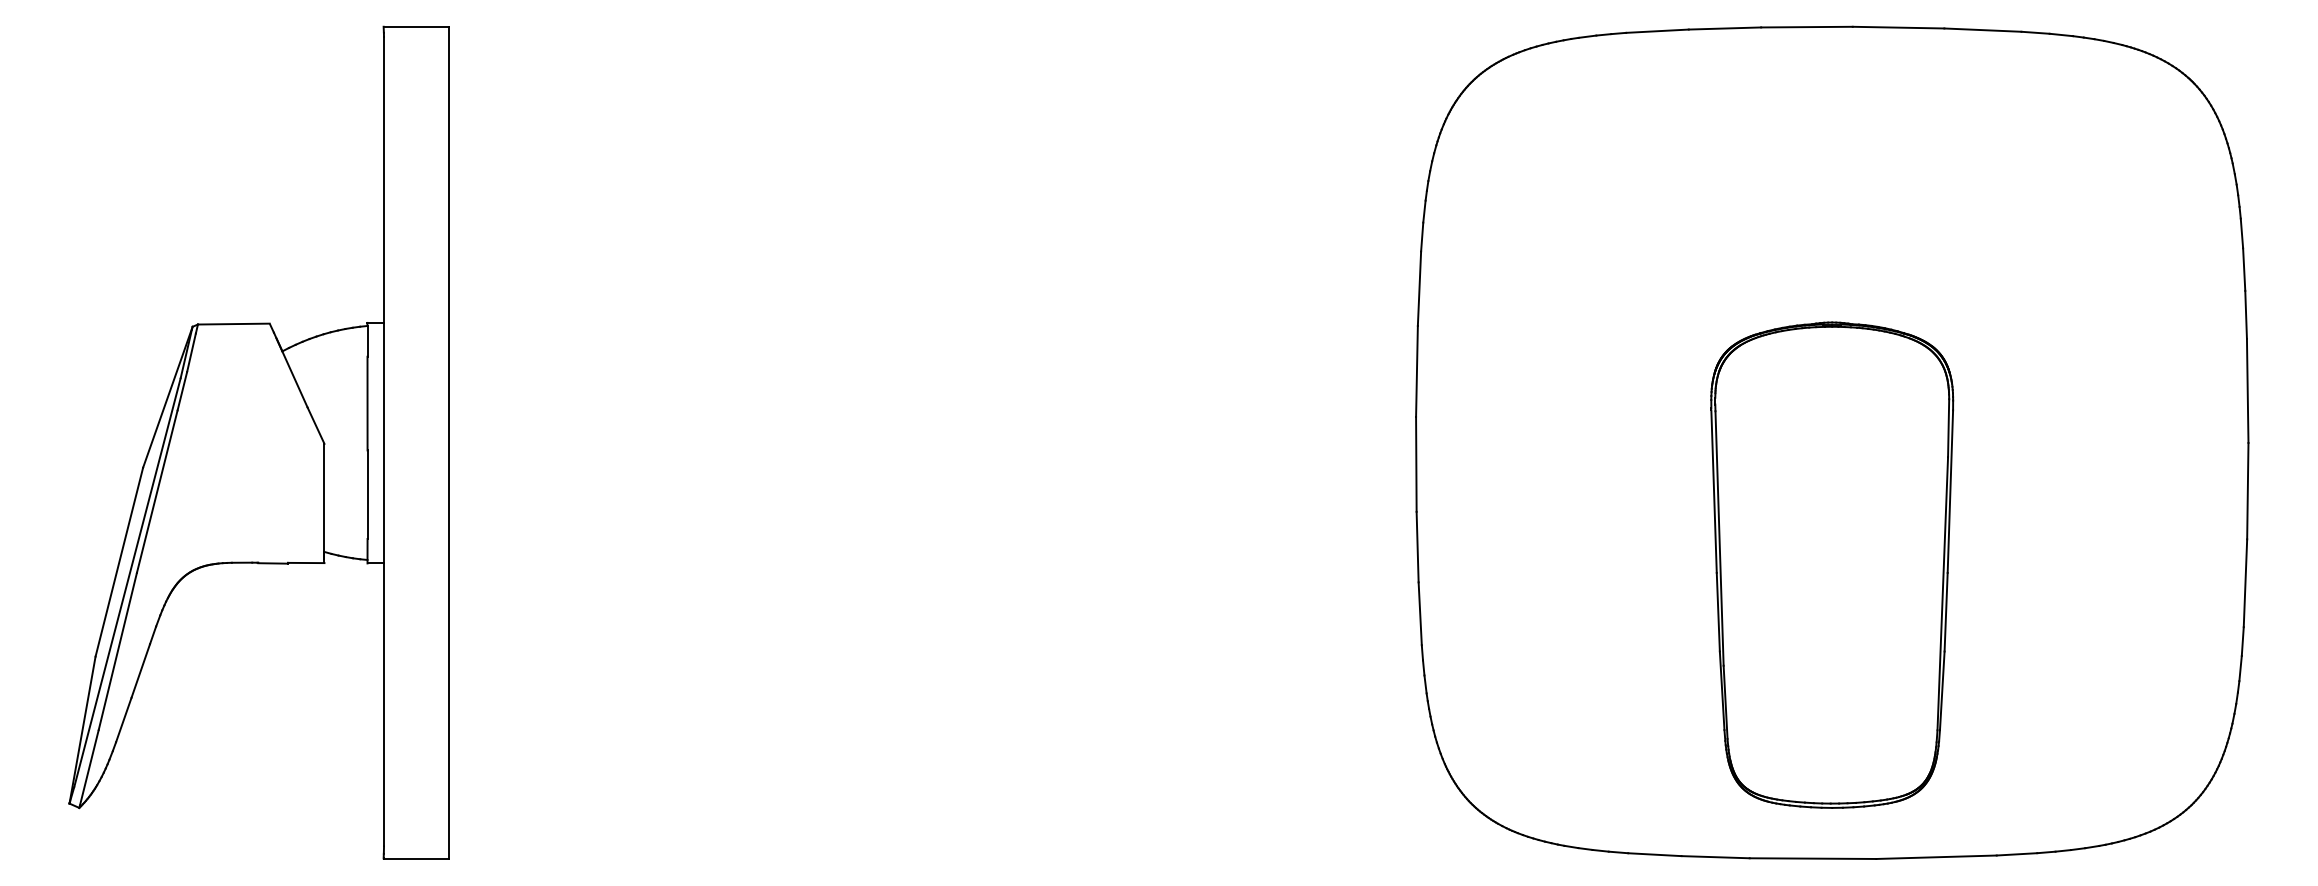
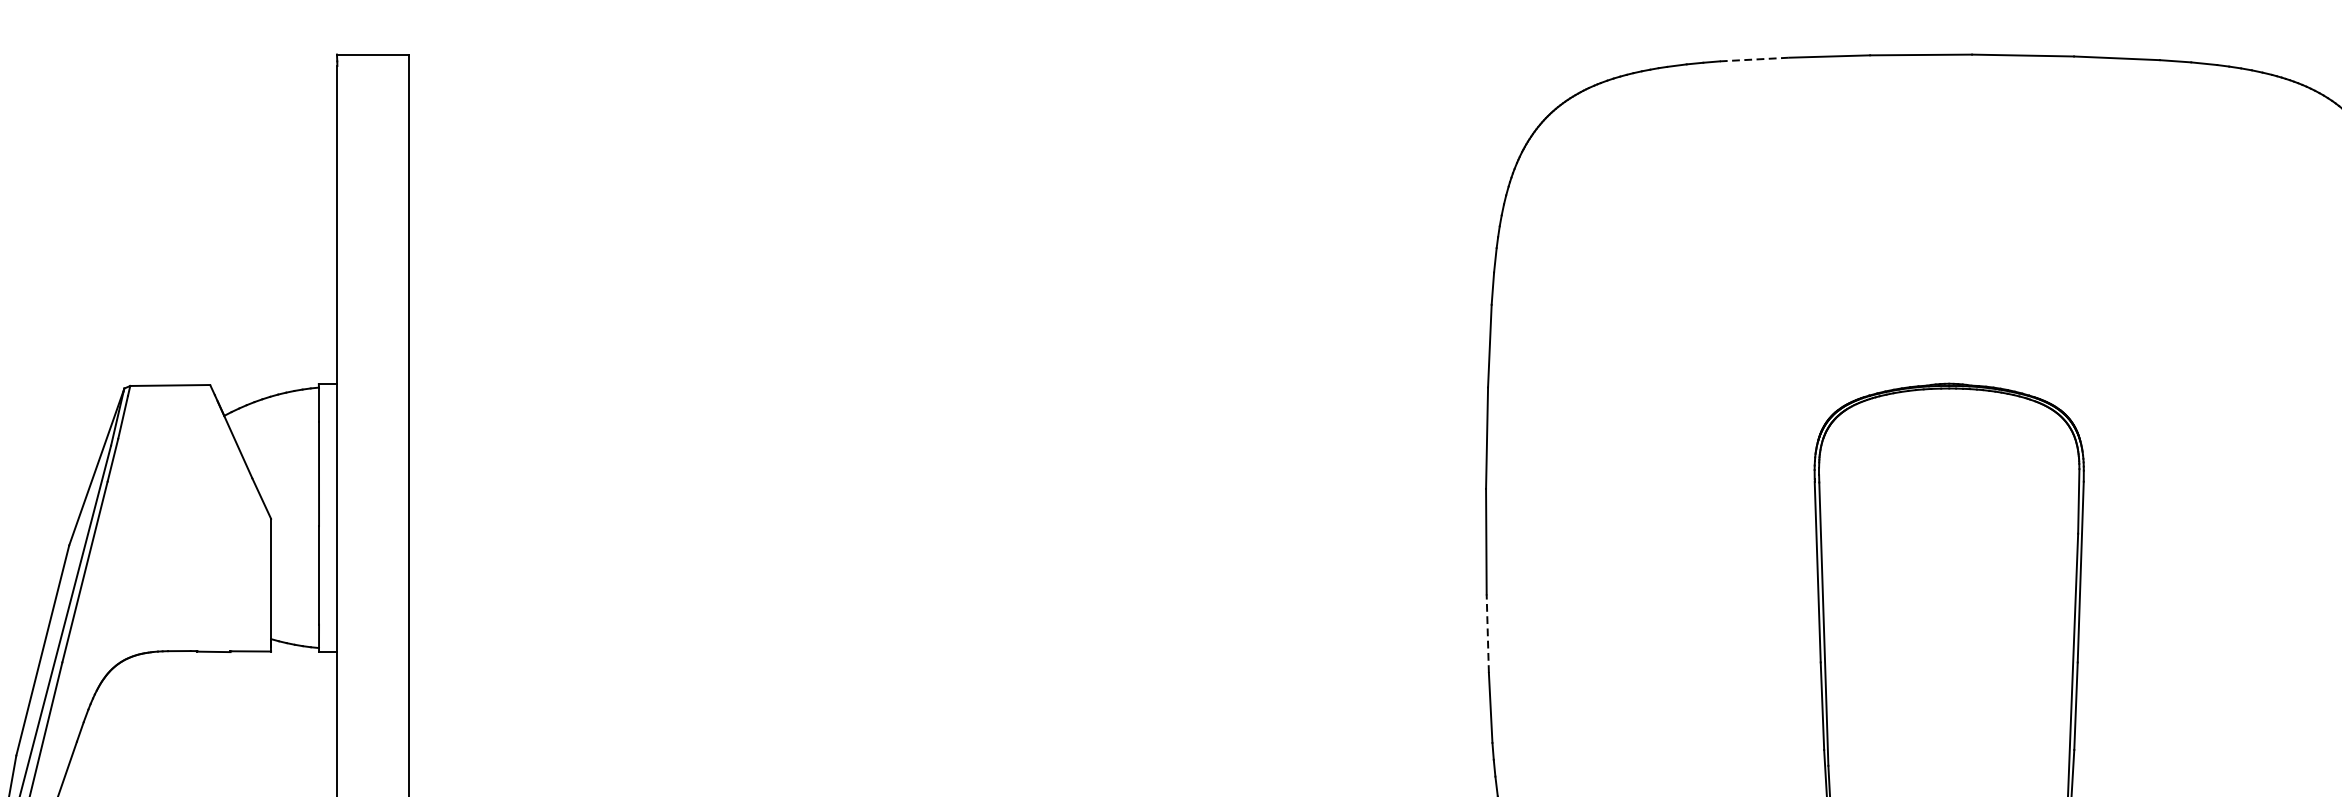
line: (1657, 31) -> (1754, 59), solid -> dashed
line: (1417, 546) -> (1487, 633), solid -> dashed

